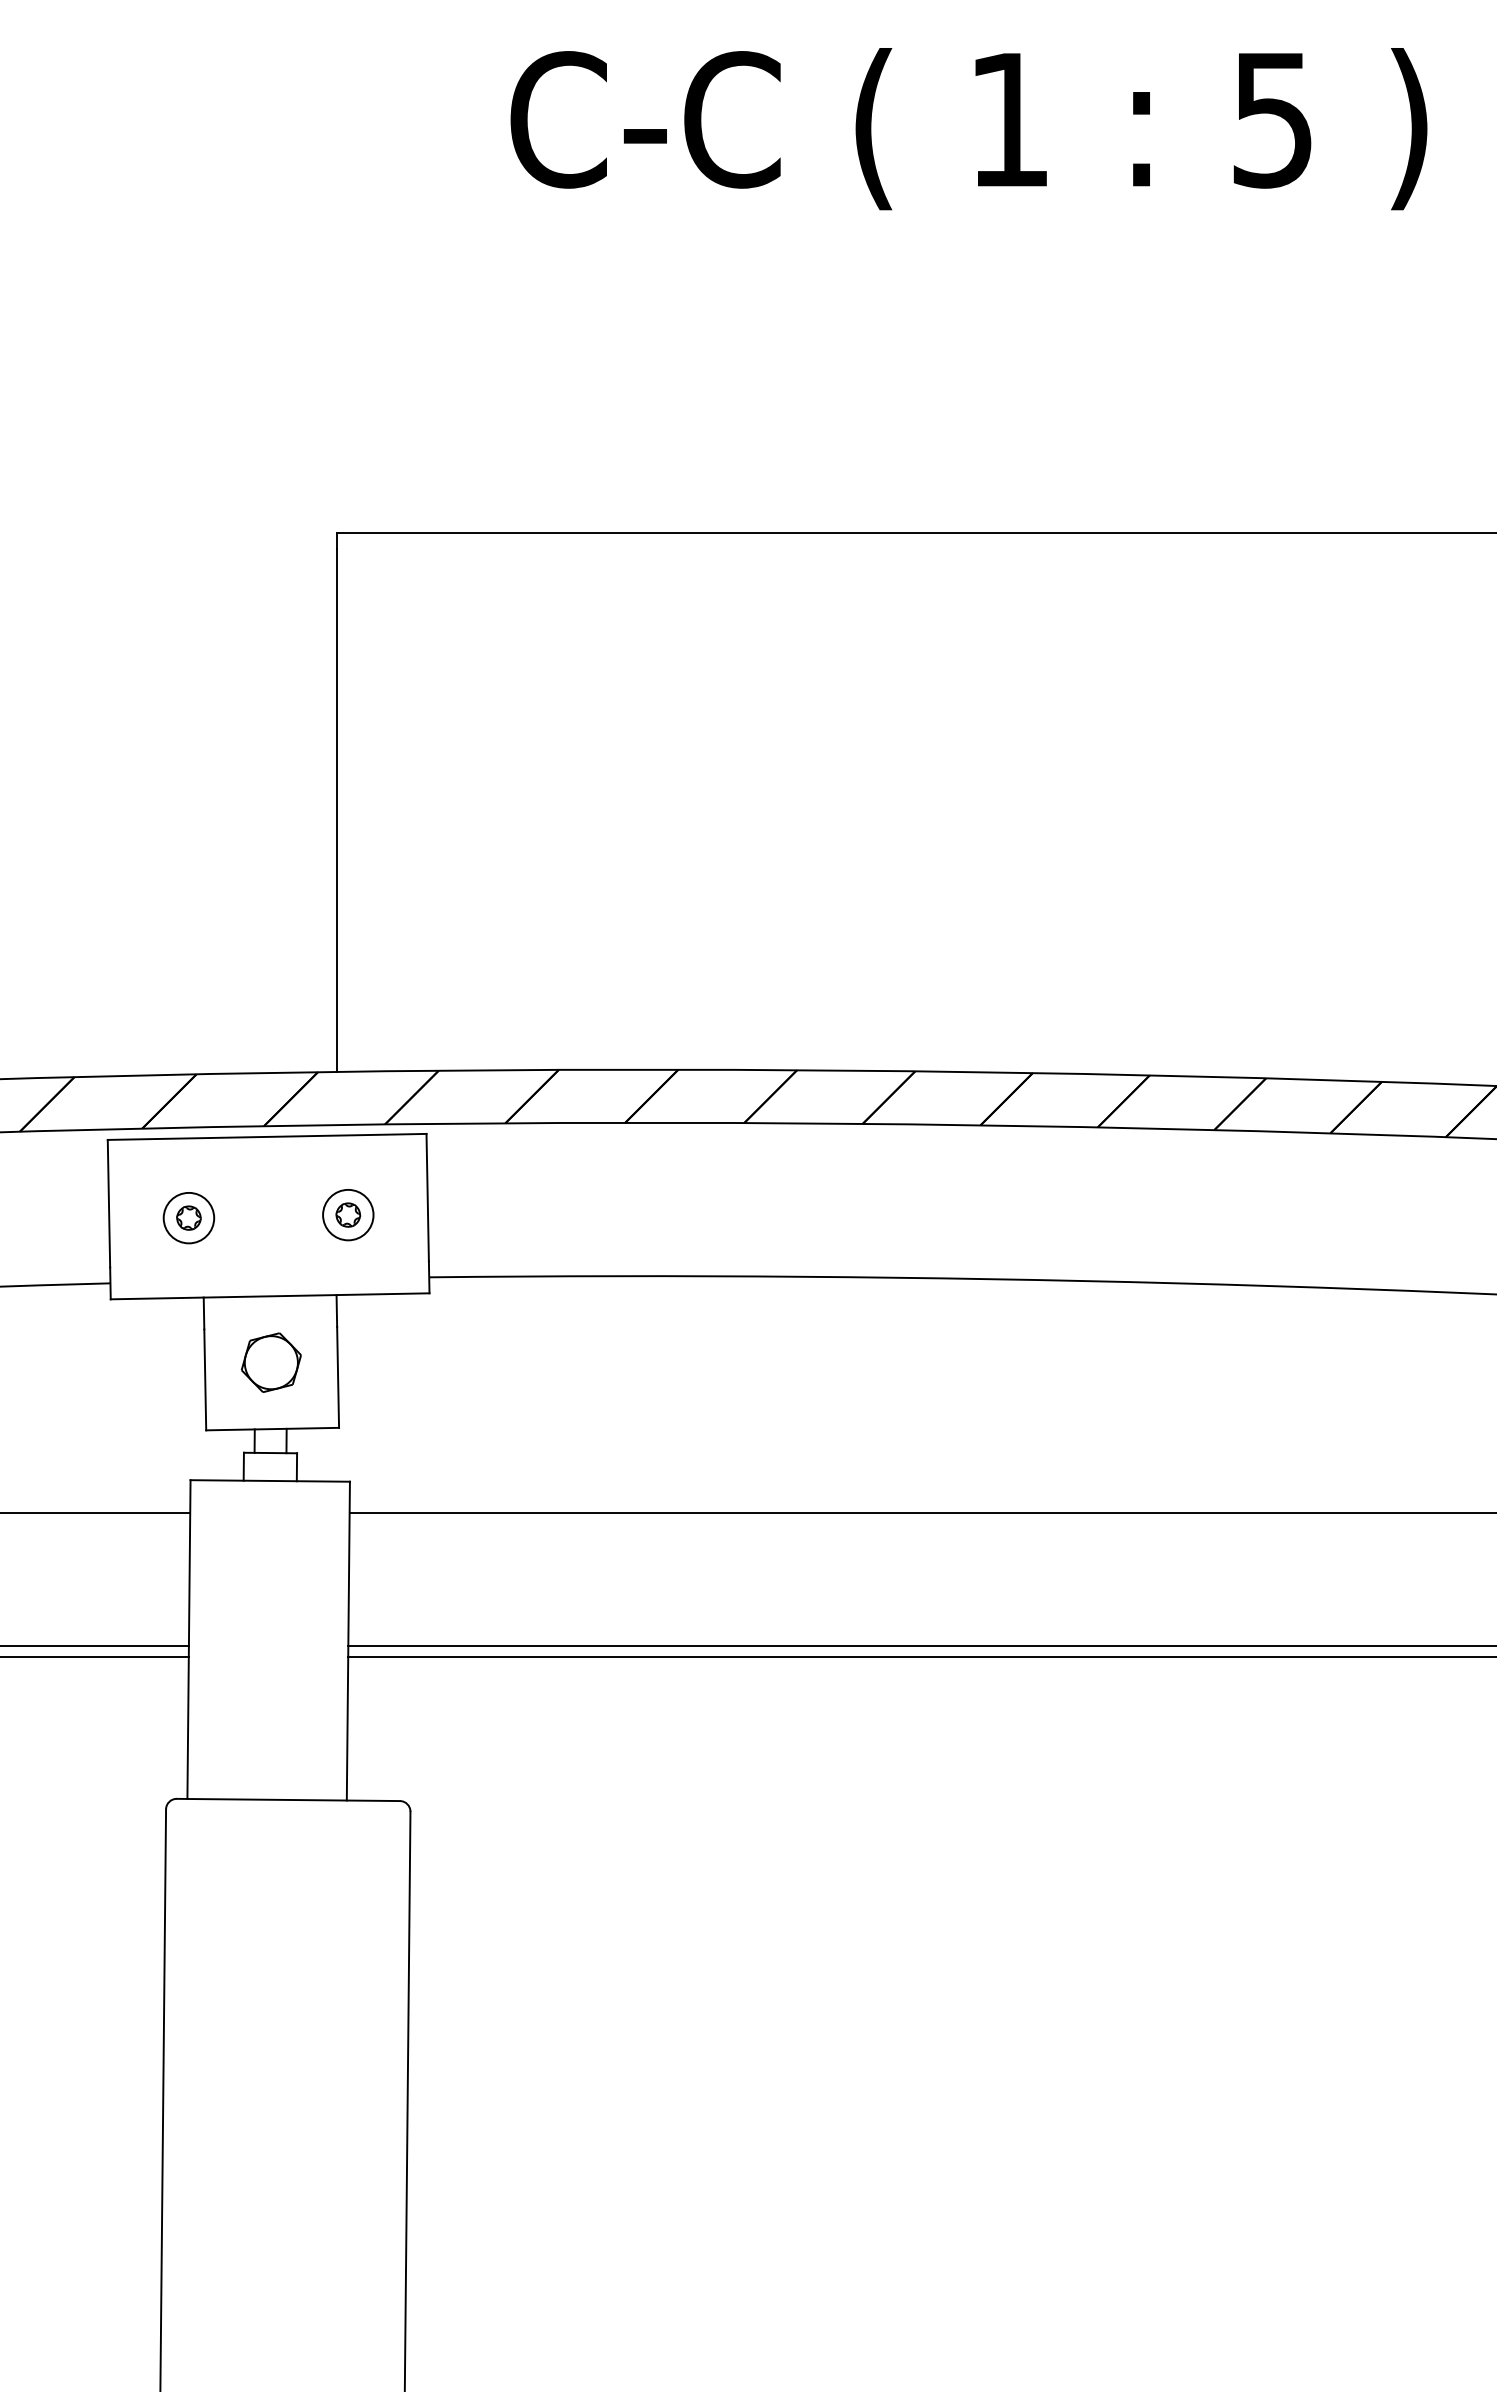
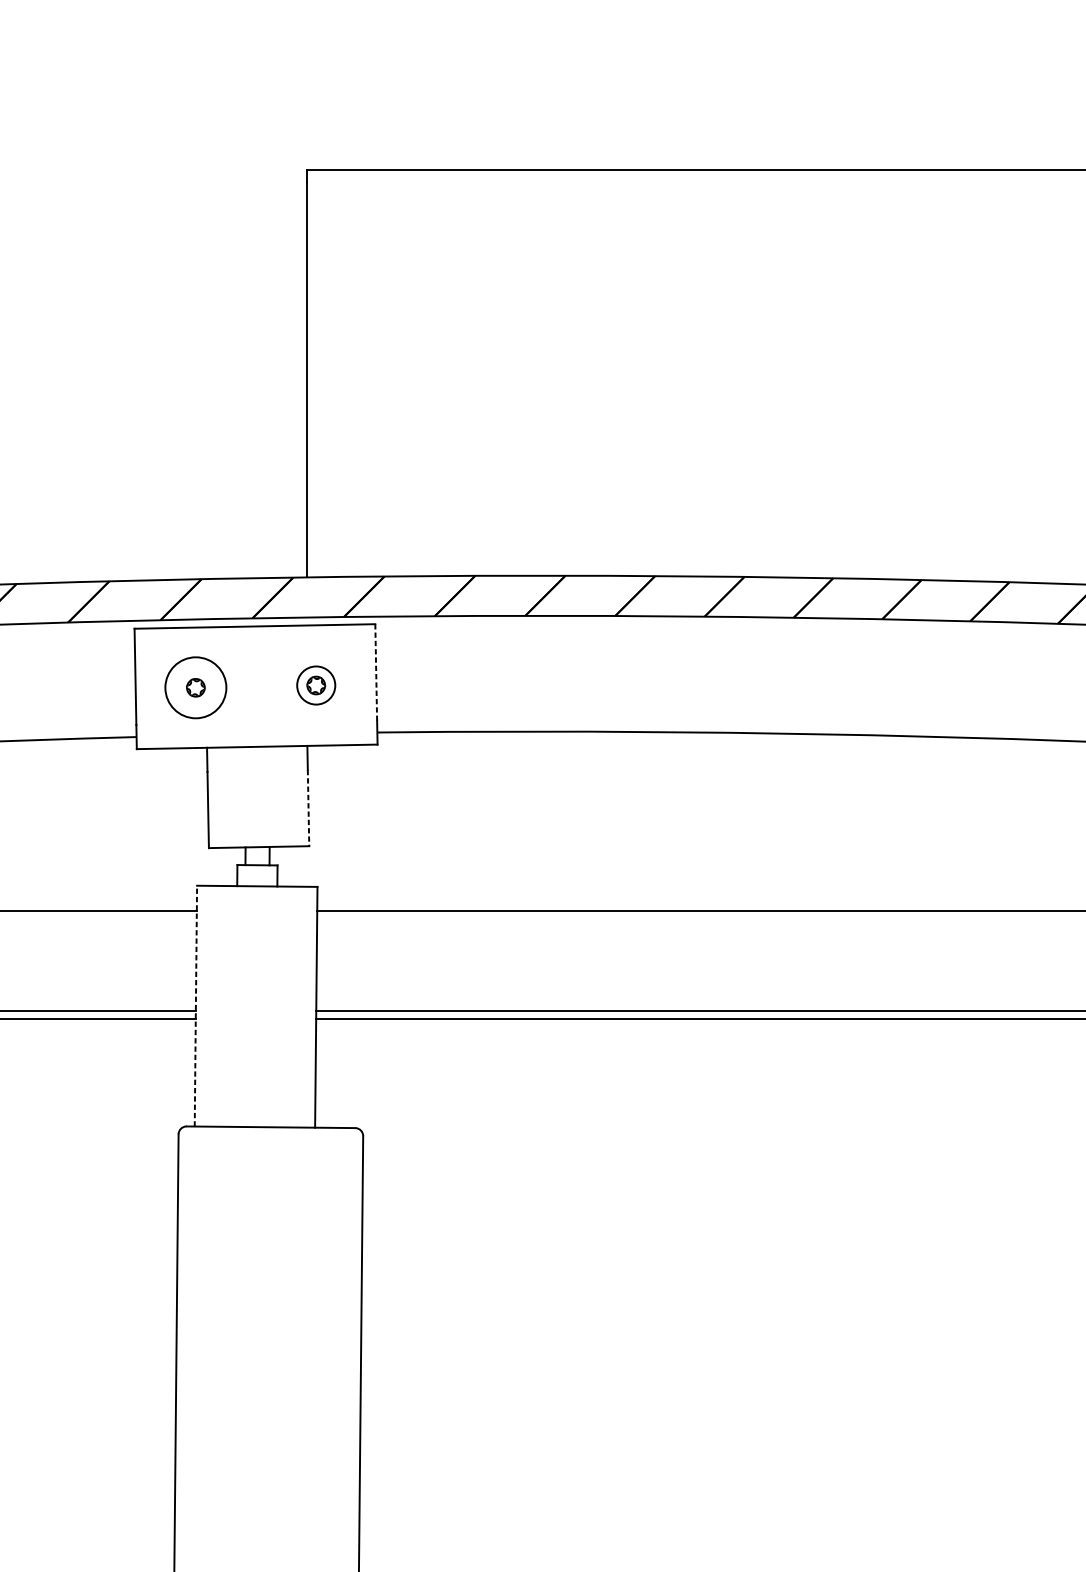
line: (427, 1197) -> (376, 672), solid -> dashed
circle: (188, 1217) -> (195, 687), size x1.6
part: (271, 1362) -> (258, 796), removed
line: (338, 1377) -> (308, 808), solid -> dashed
line: (188, 1639) -> (195, 1006), solid -> dashed

